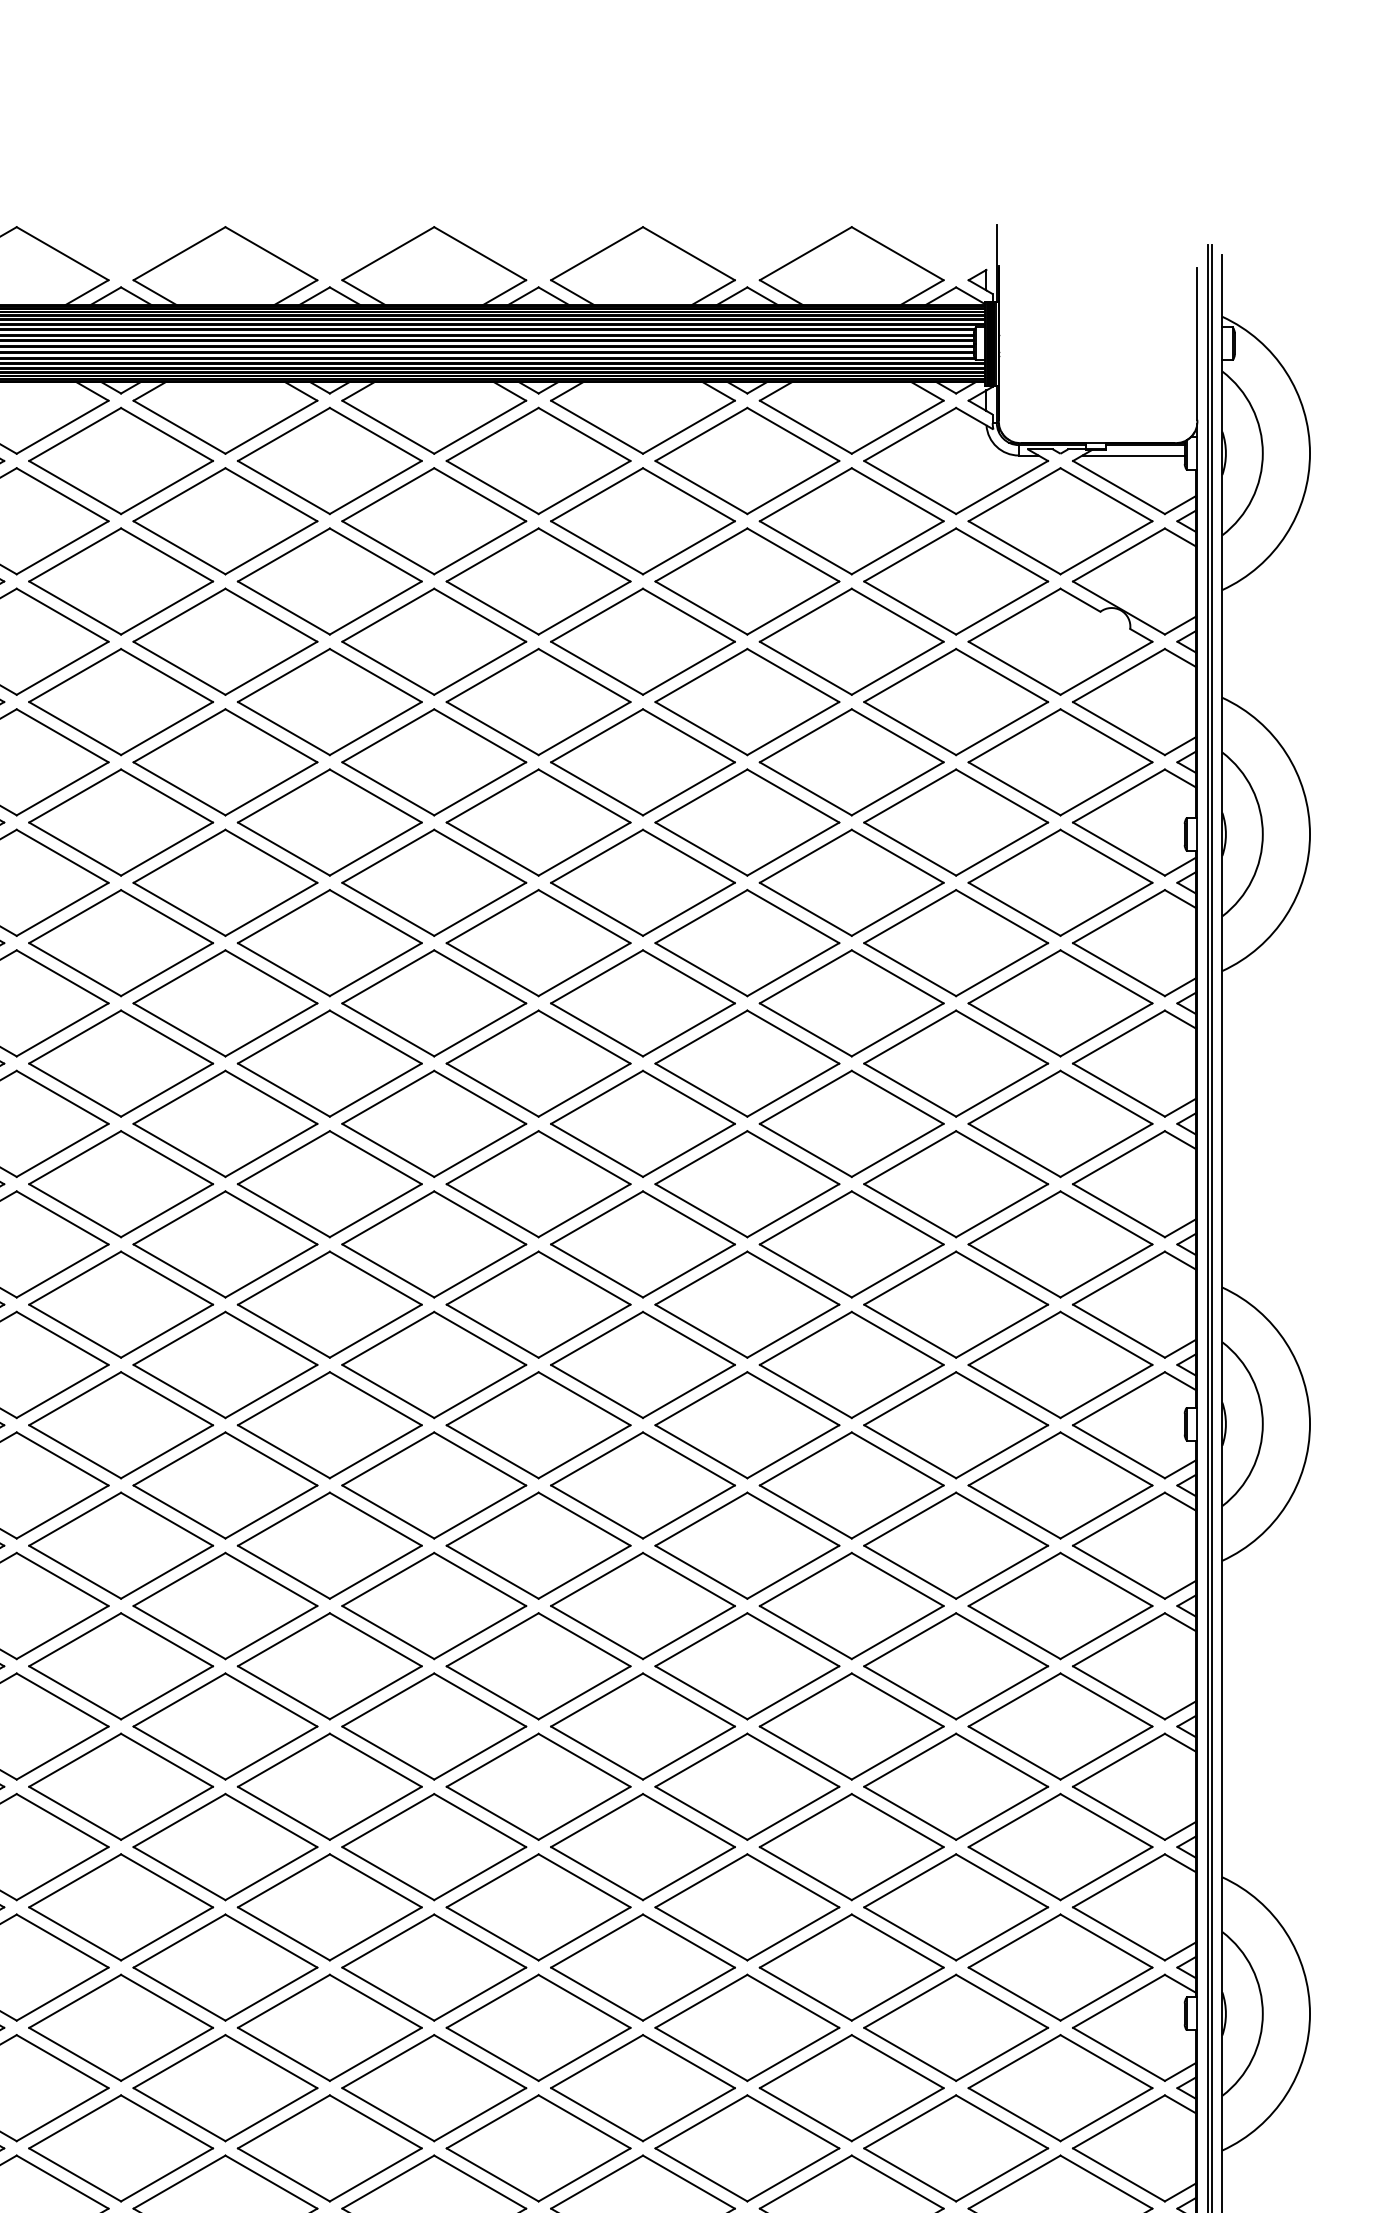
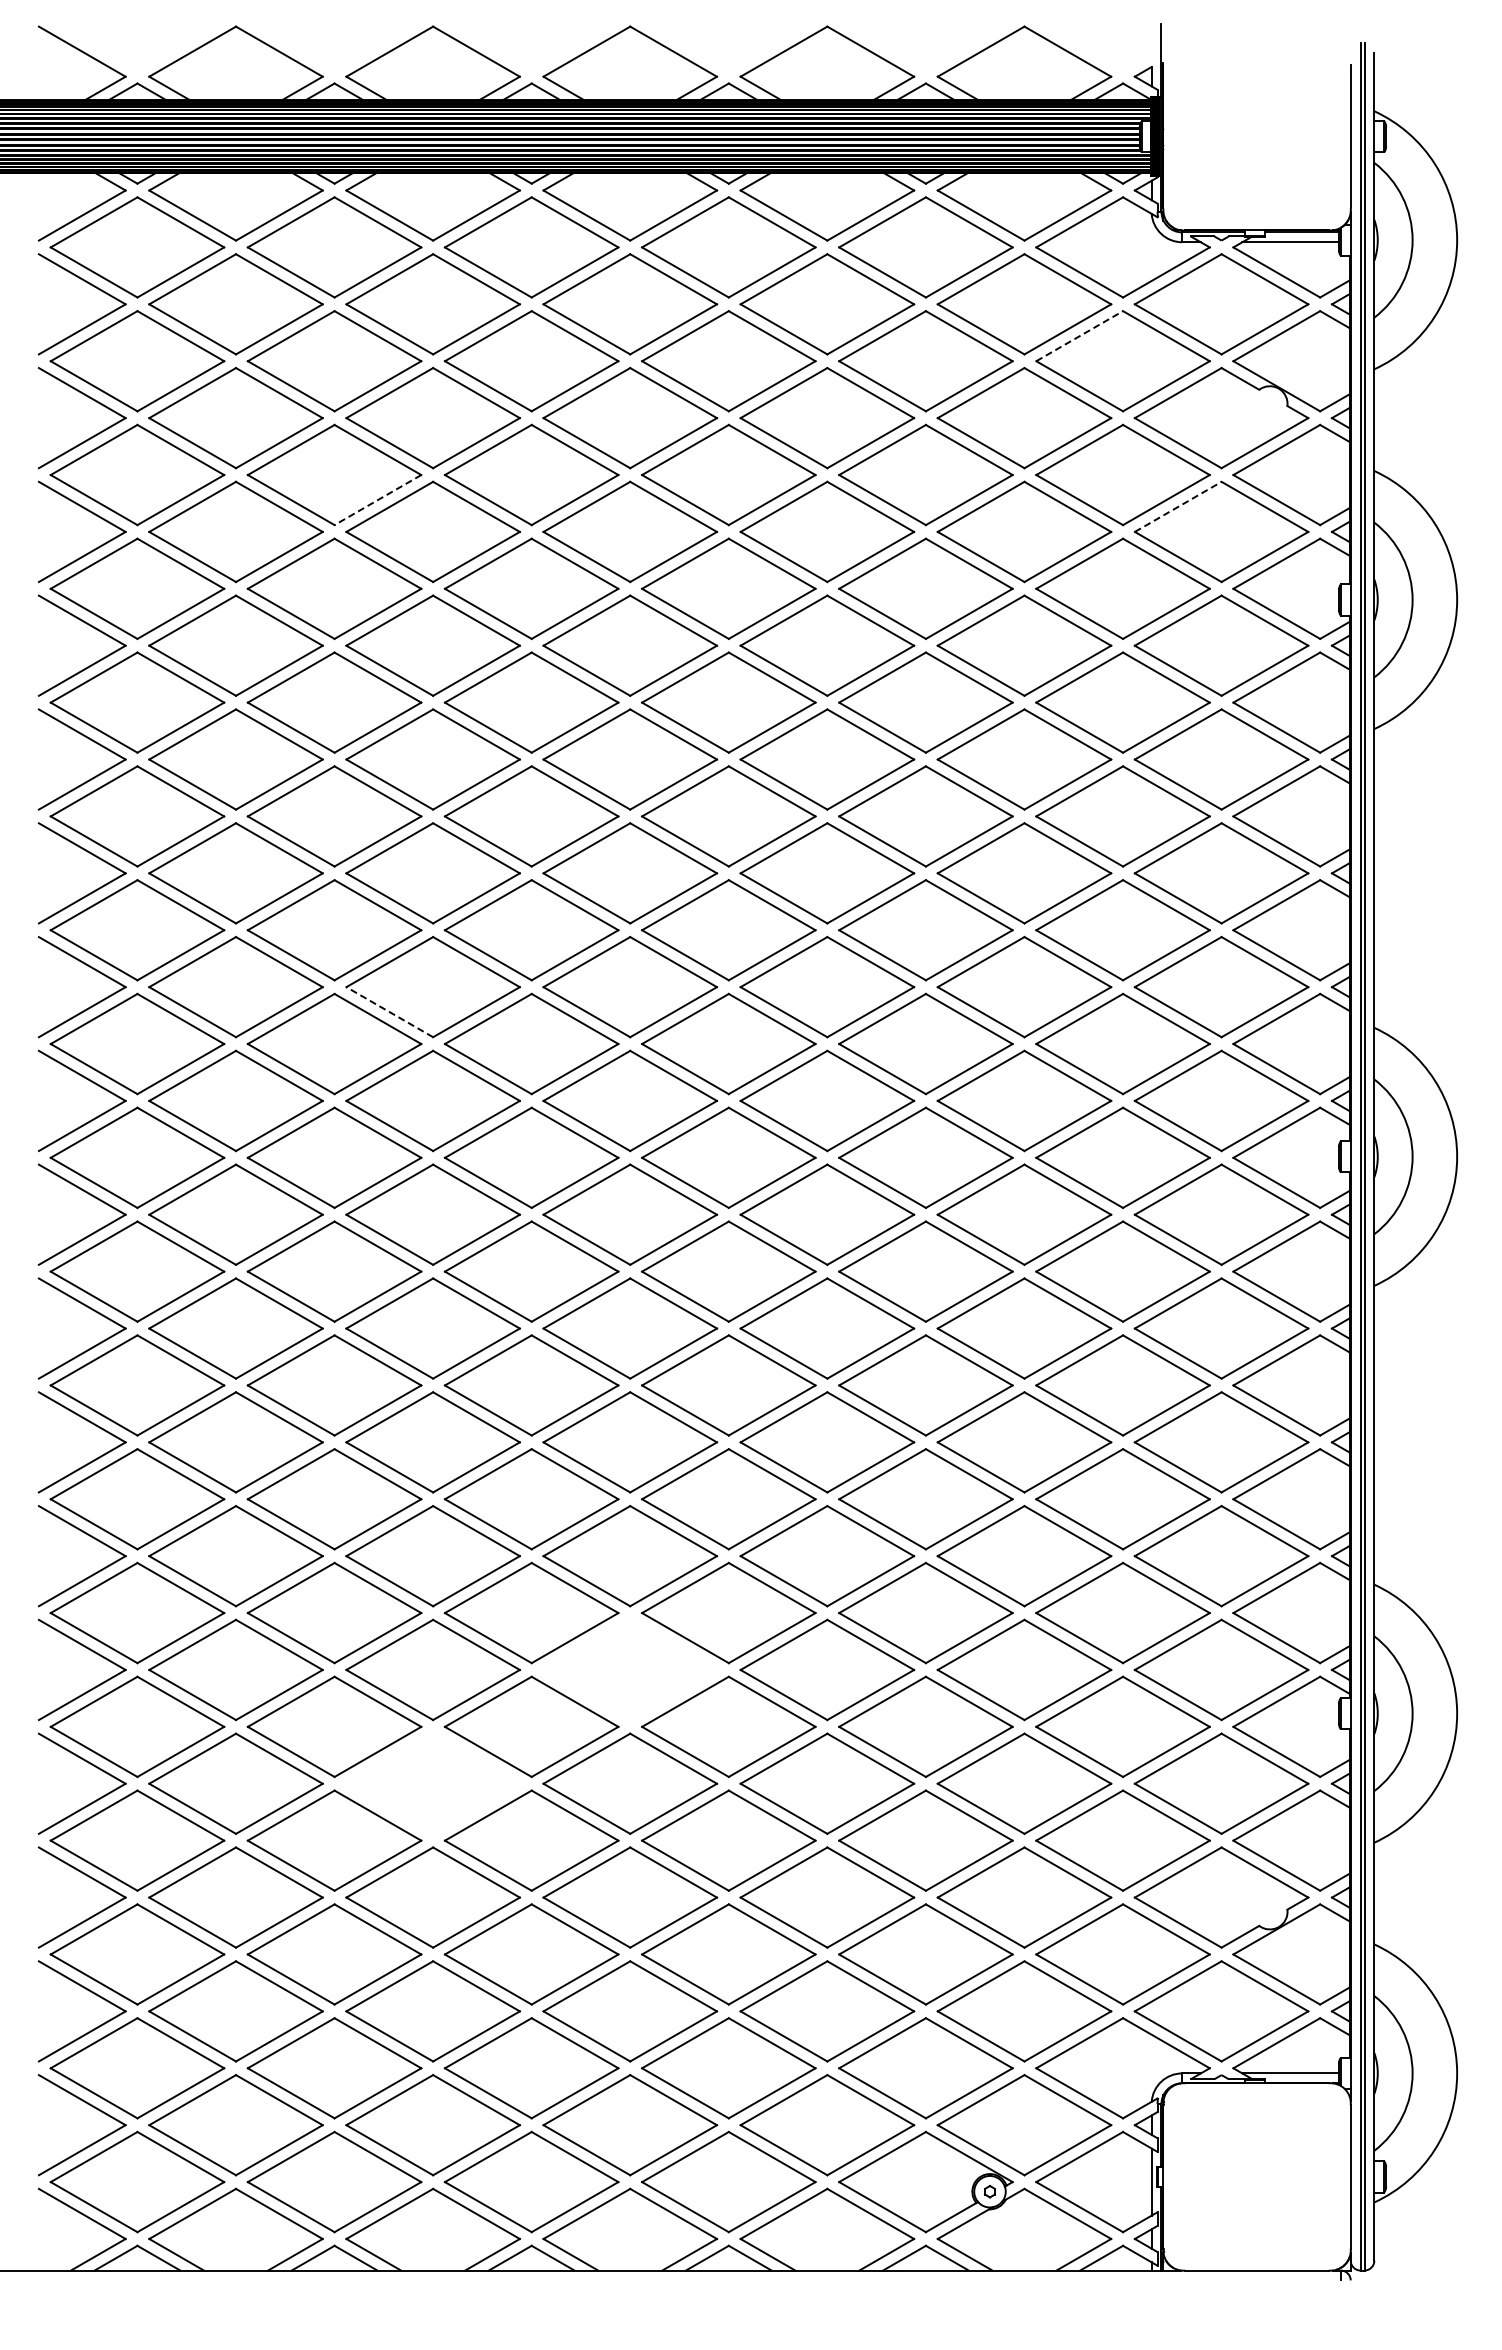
line: (911, 554) -> (1080, 335), solid -> dashed
line: (166, 729) -> (377, 500), solid -> dashed
line: (1014, 735) -> (1178, 506), solid -> dashed
line: (179, 1270) -> (389, 1011), solid -> dashed
part: (434, 1967) -> (630, 1669), removed
part: (224, 2087) -> (432, 1783), removed

